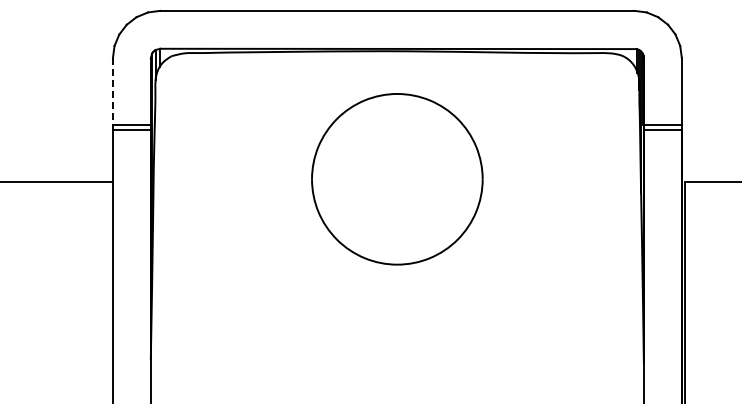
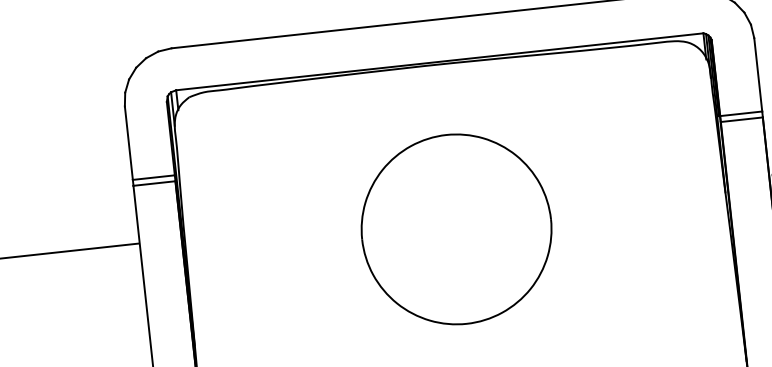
line: (112, 91) -> (128, 143), dashed -> solid
part: (397, 179) -> (456, 229), moved

